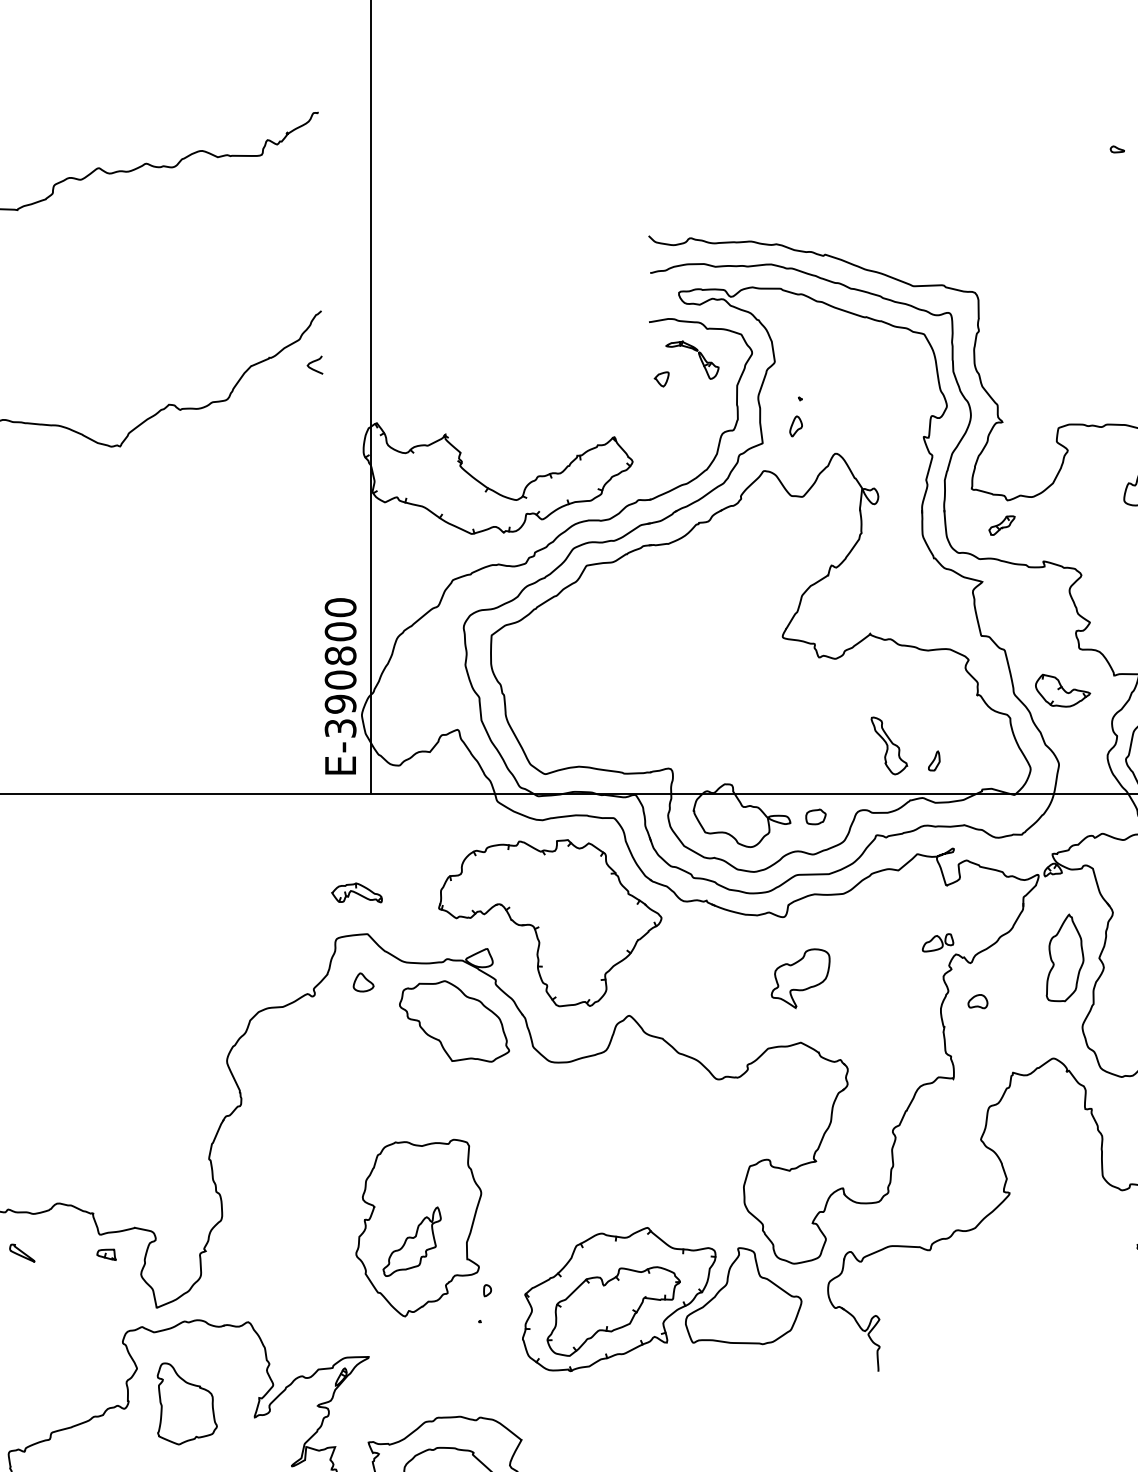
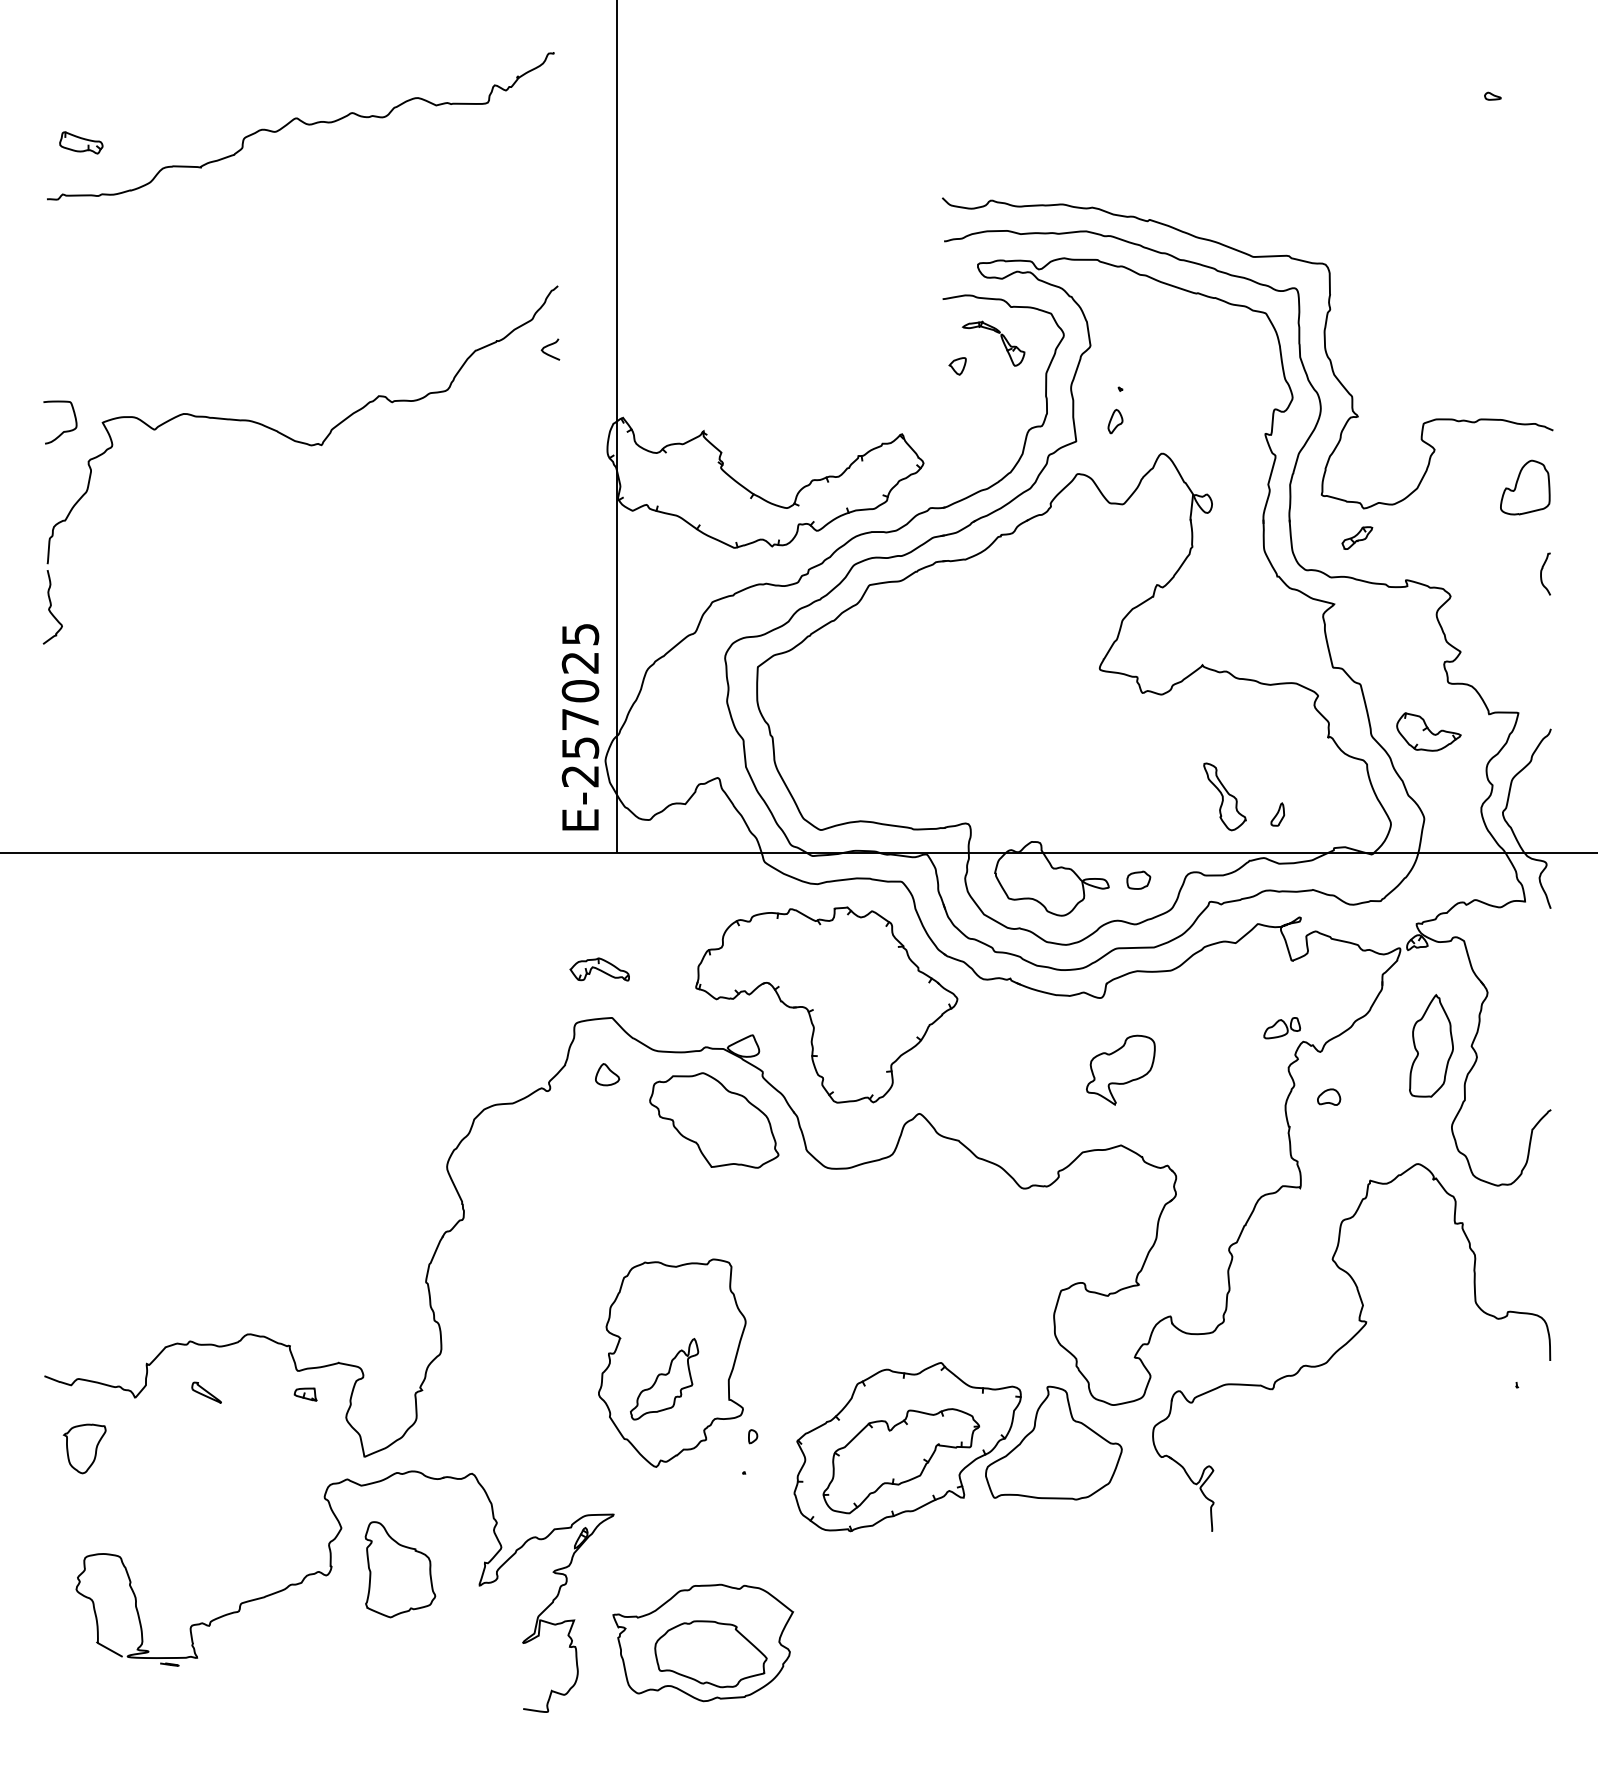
text: (340, 668) -> (580, 705), E-390800 -> E-257025

